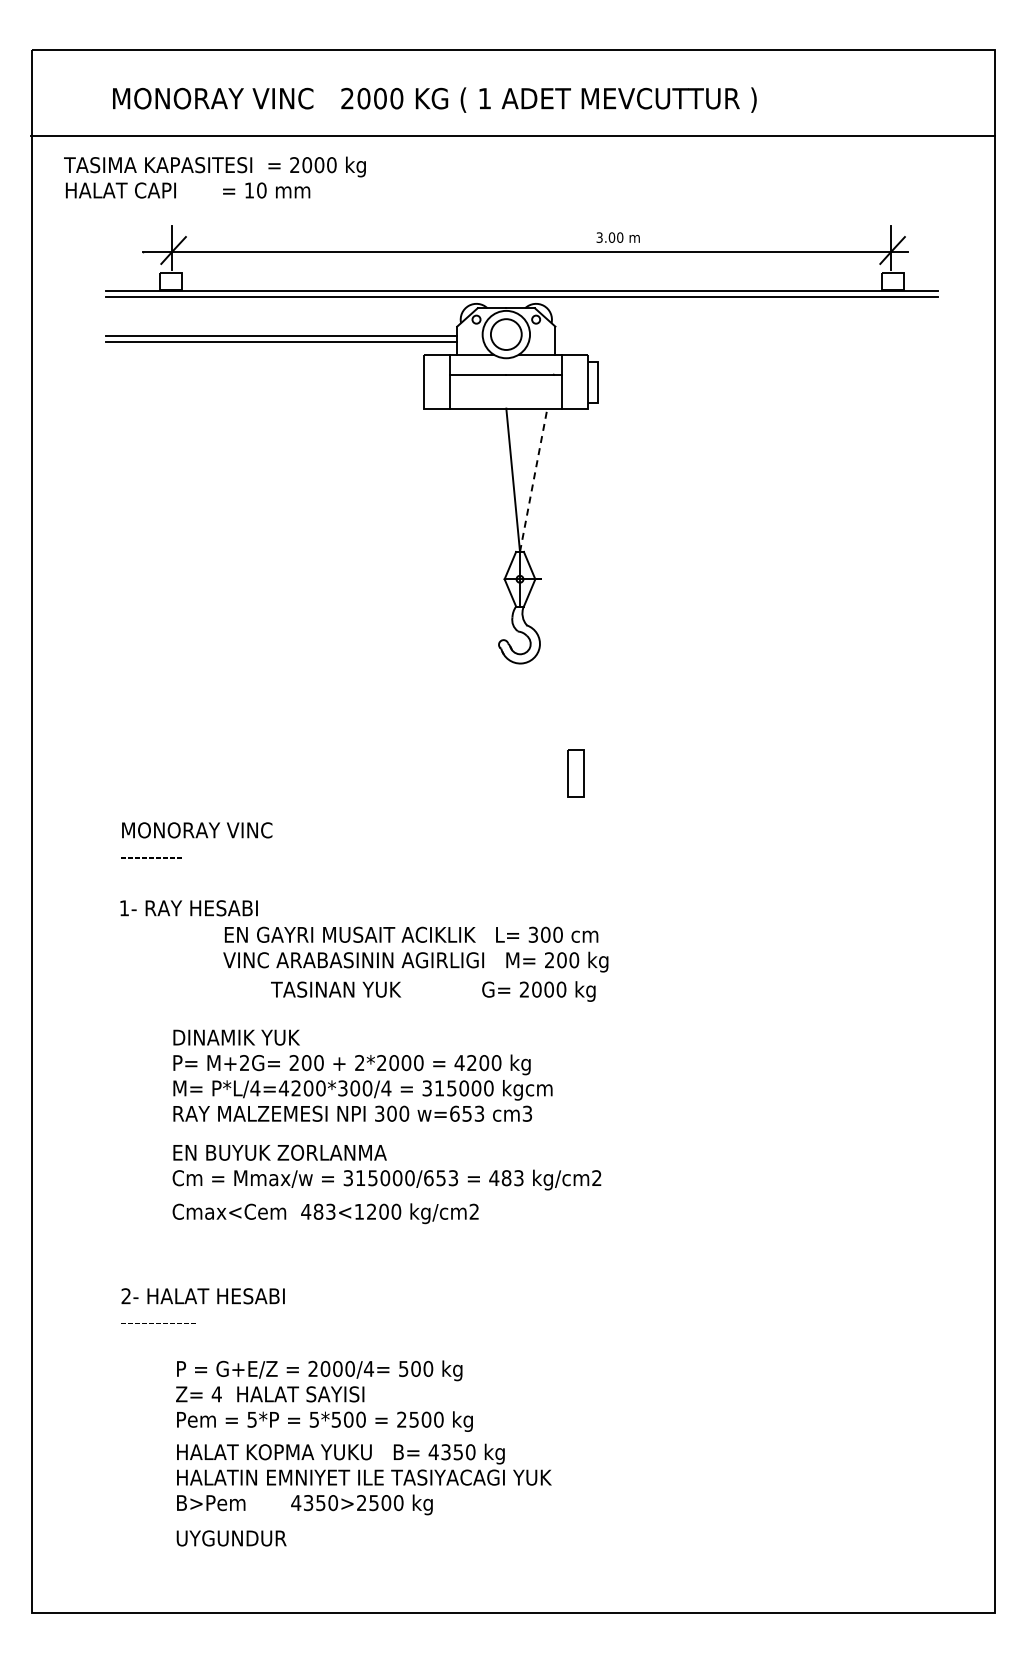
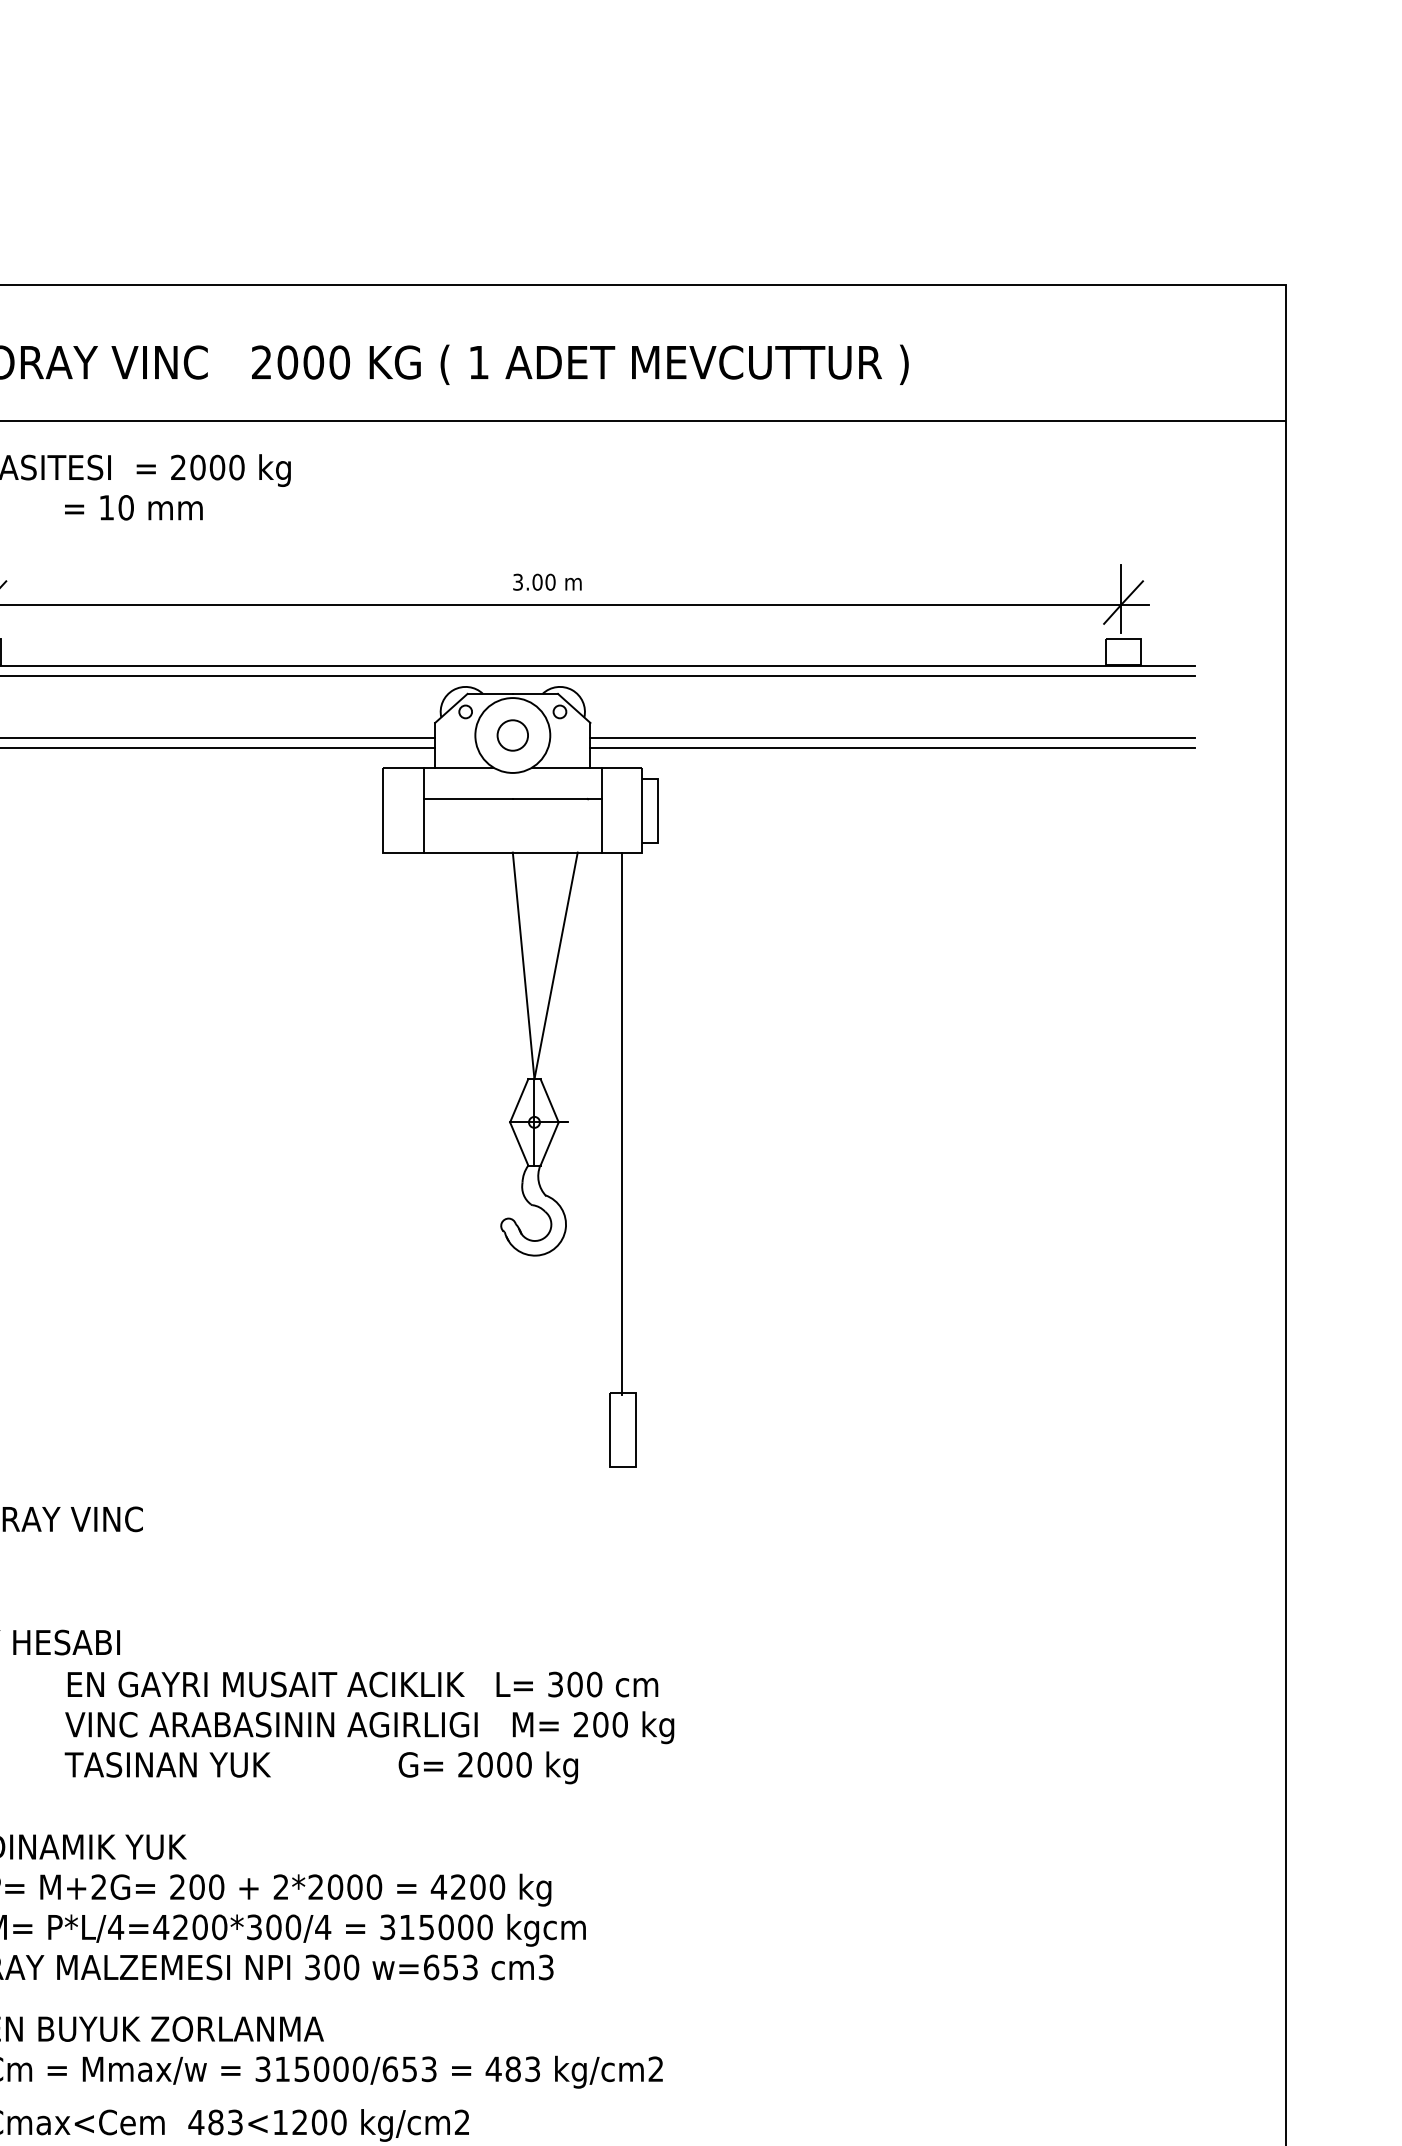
text: (617, 237) -> (546, 582), moved
circle: (505, 334) -> (511, 735), size x0.62
line: (746, 336) -> (892, 738), added
line: (746, 342) -> (892, 748), added
line: (533, 480) -> (555, 966), dashed -> solid
line: (575, 579) -> (622, 1122), added
text: (433, 991) -> (321, 1767), moved

